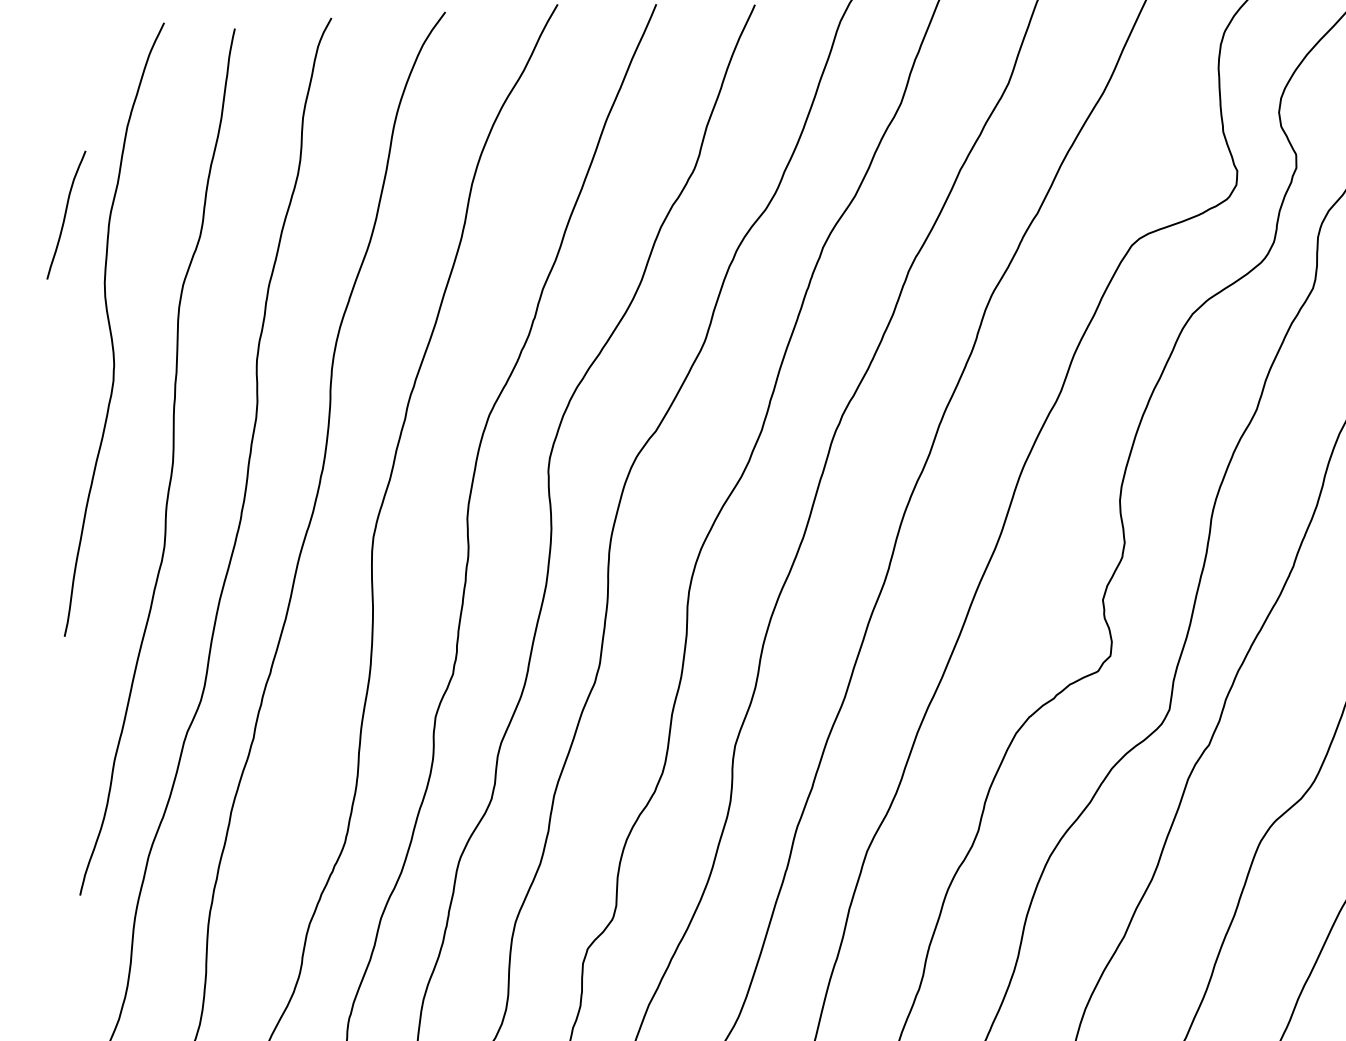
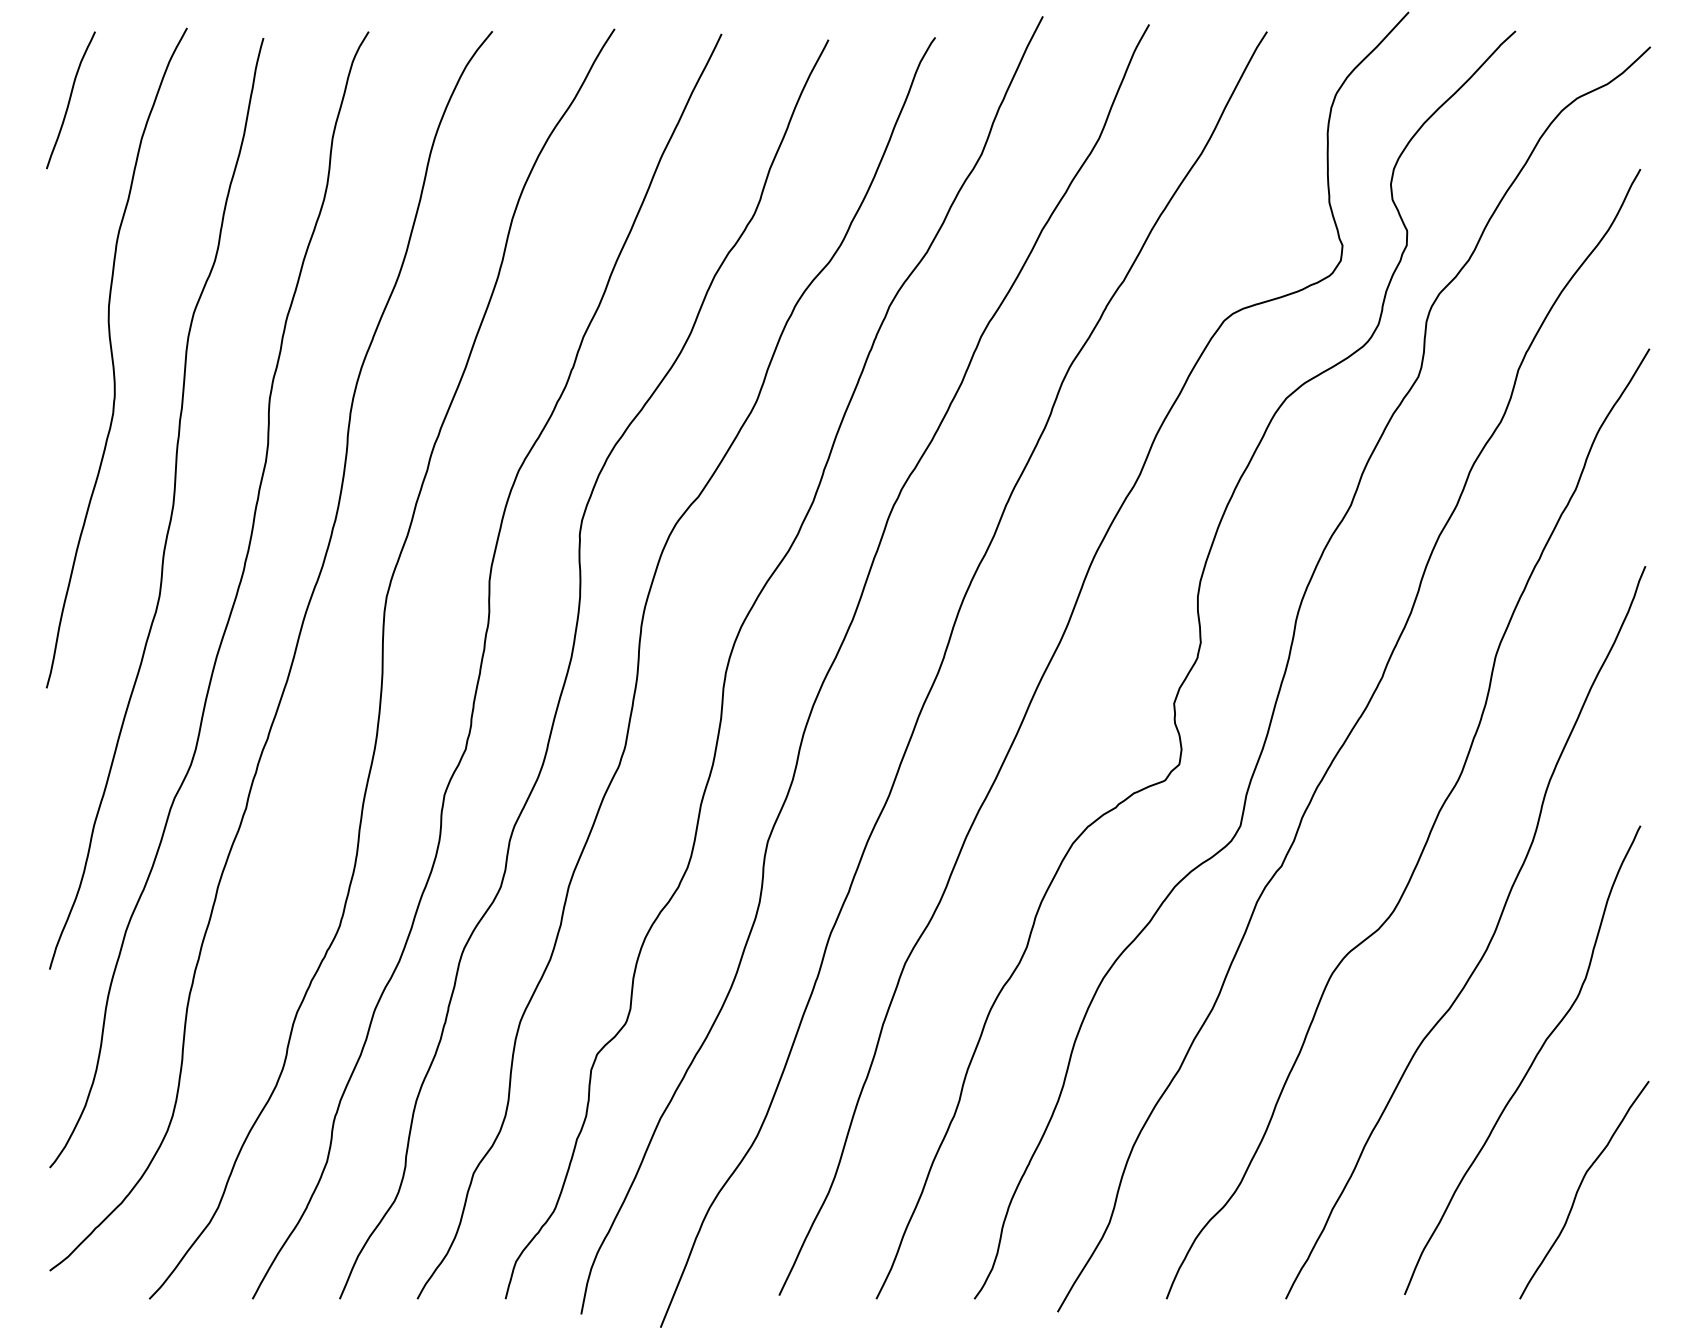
curve: (66, 215) -> (70, 100), moved

